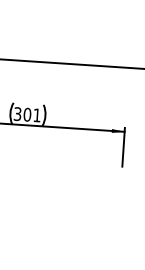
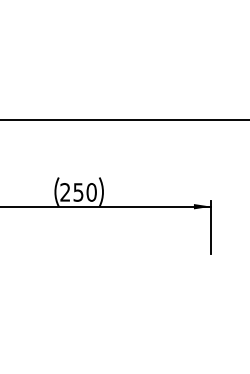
text: (27, 114) -> (78, 192), 301 -> 250

